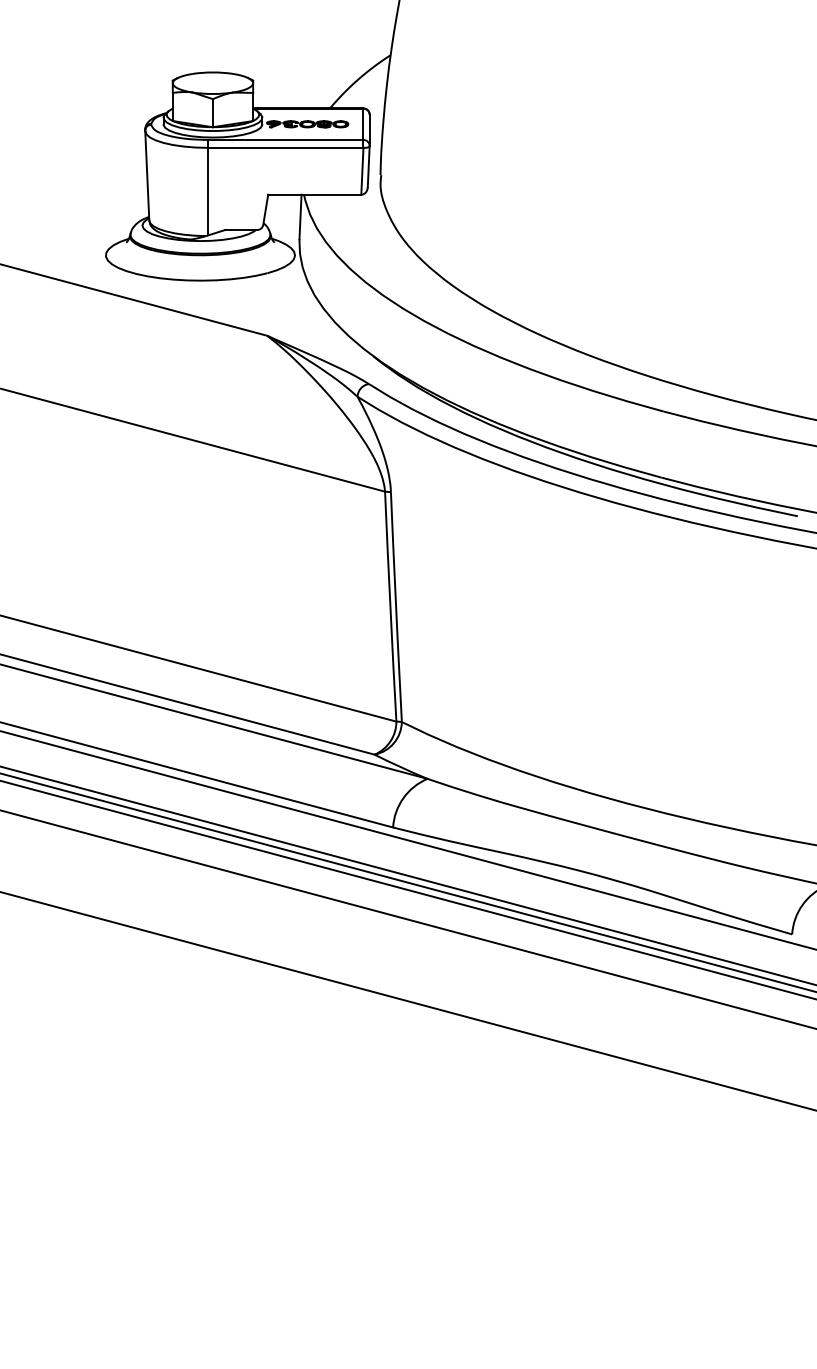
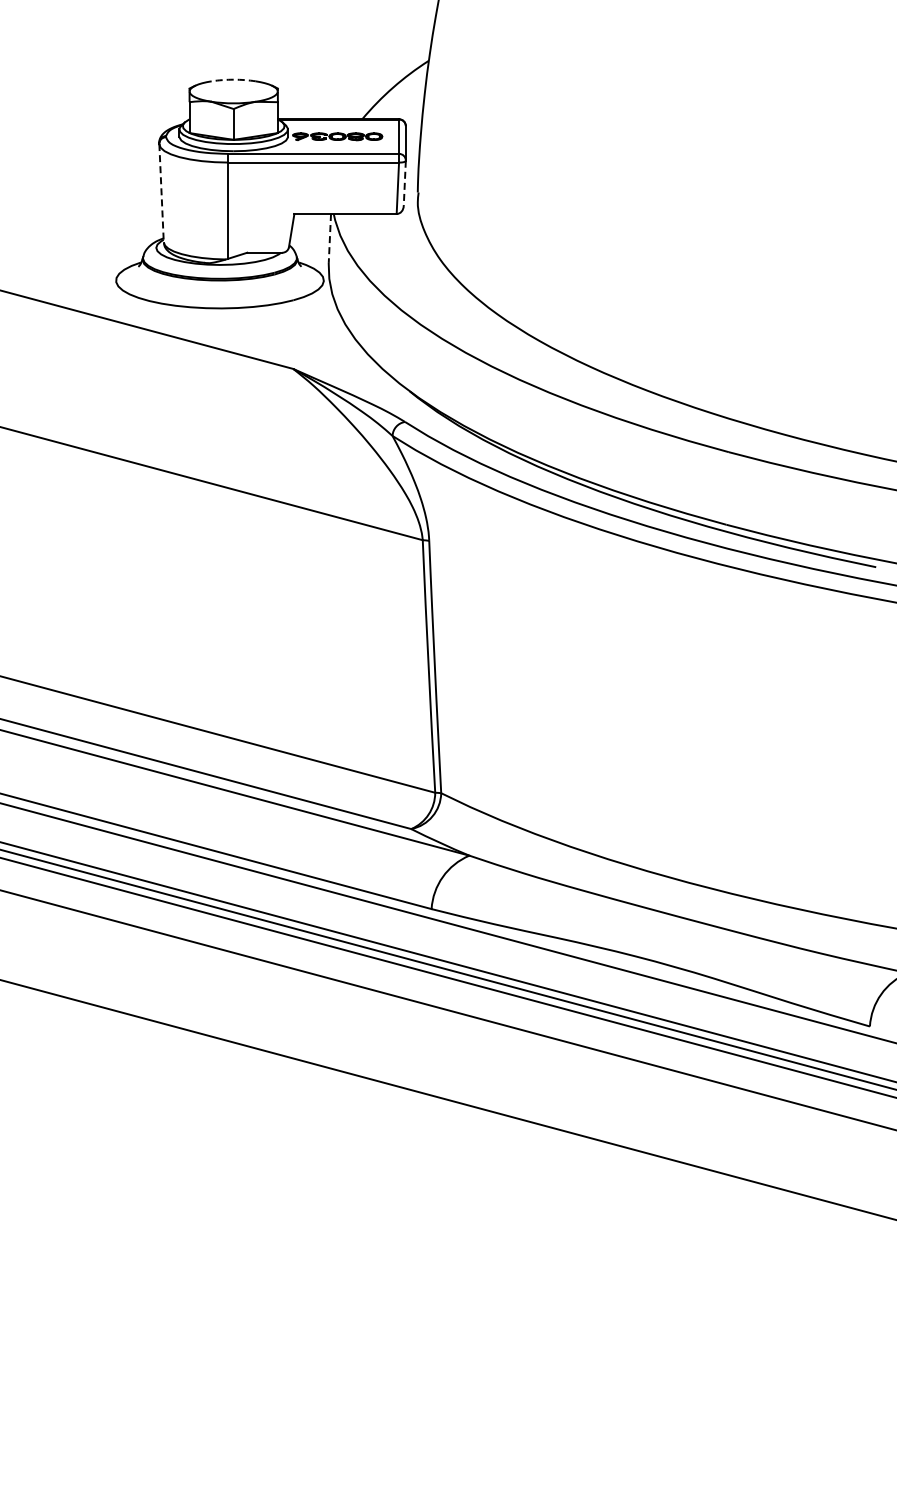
arc: (212, 72) -> (233, 79), solid -> dashed
line: (368, 166) -> (404, 183), solid -> dashed
line: (147, 176) -> (161, 193), solid -> dashed
line: (300, 217) -> (329, 238), solid -> dashed

